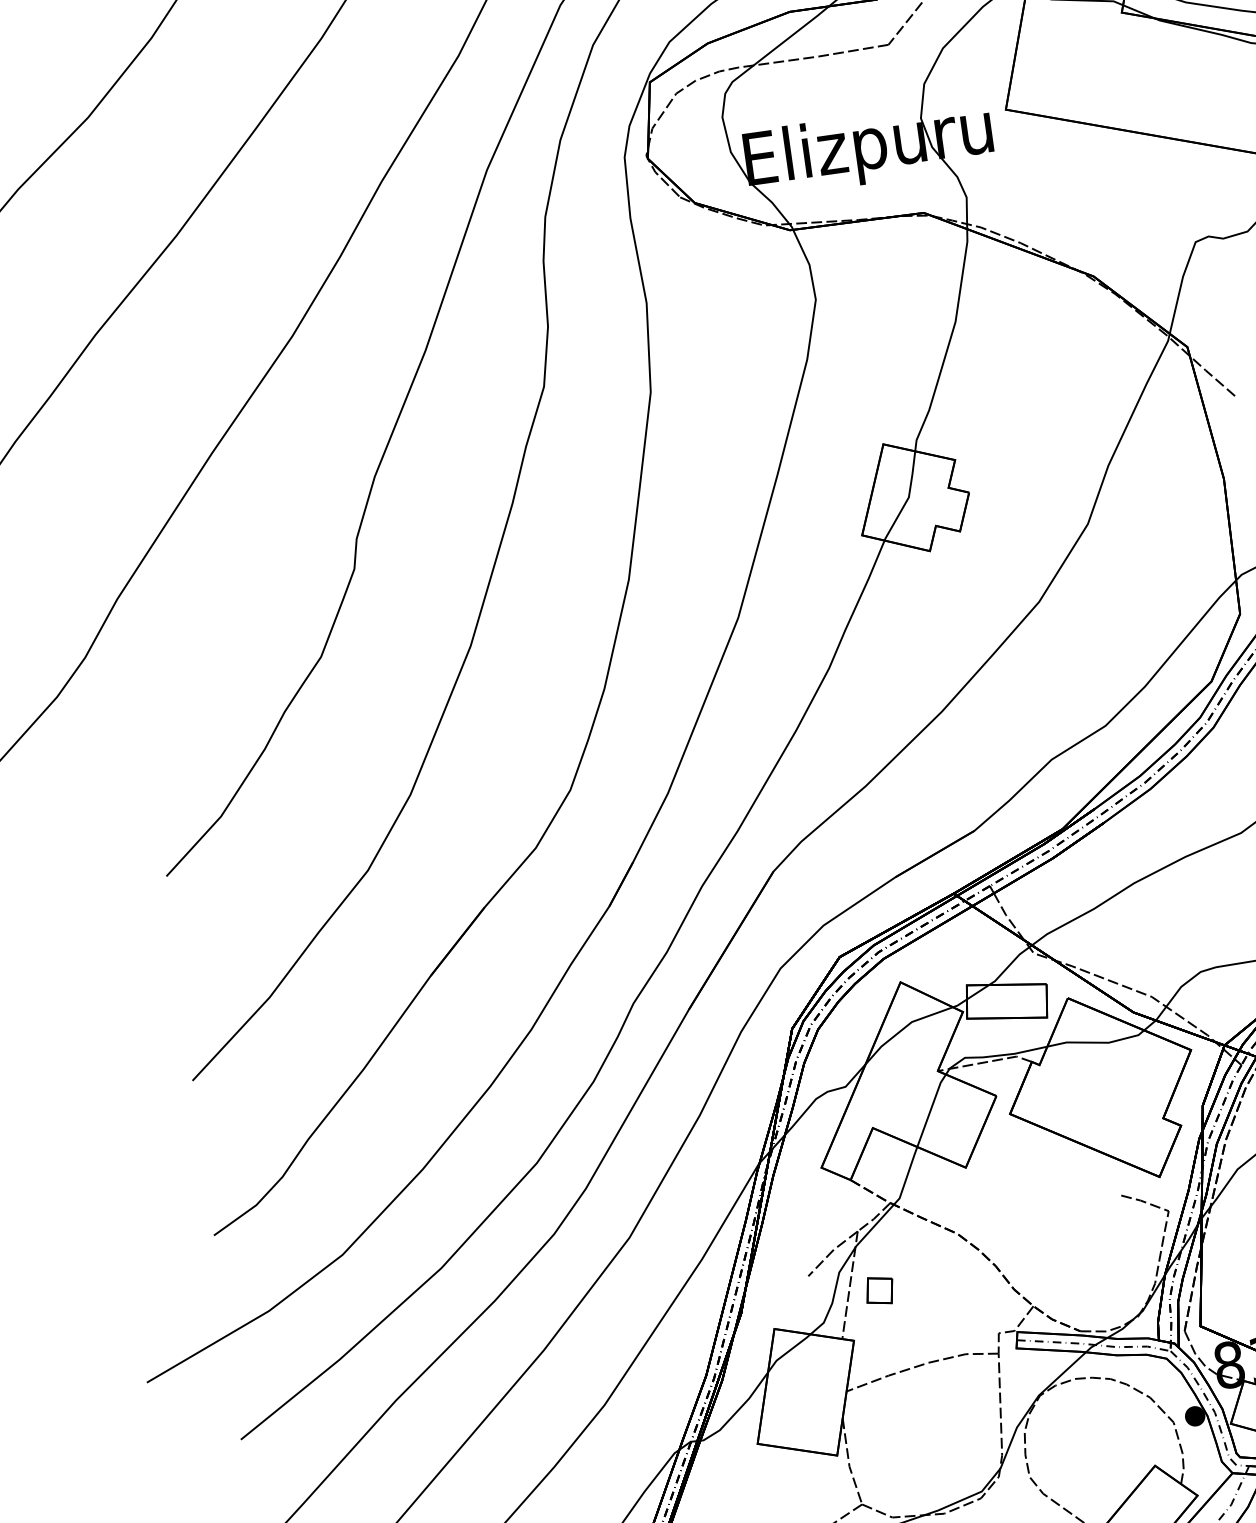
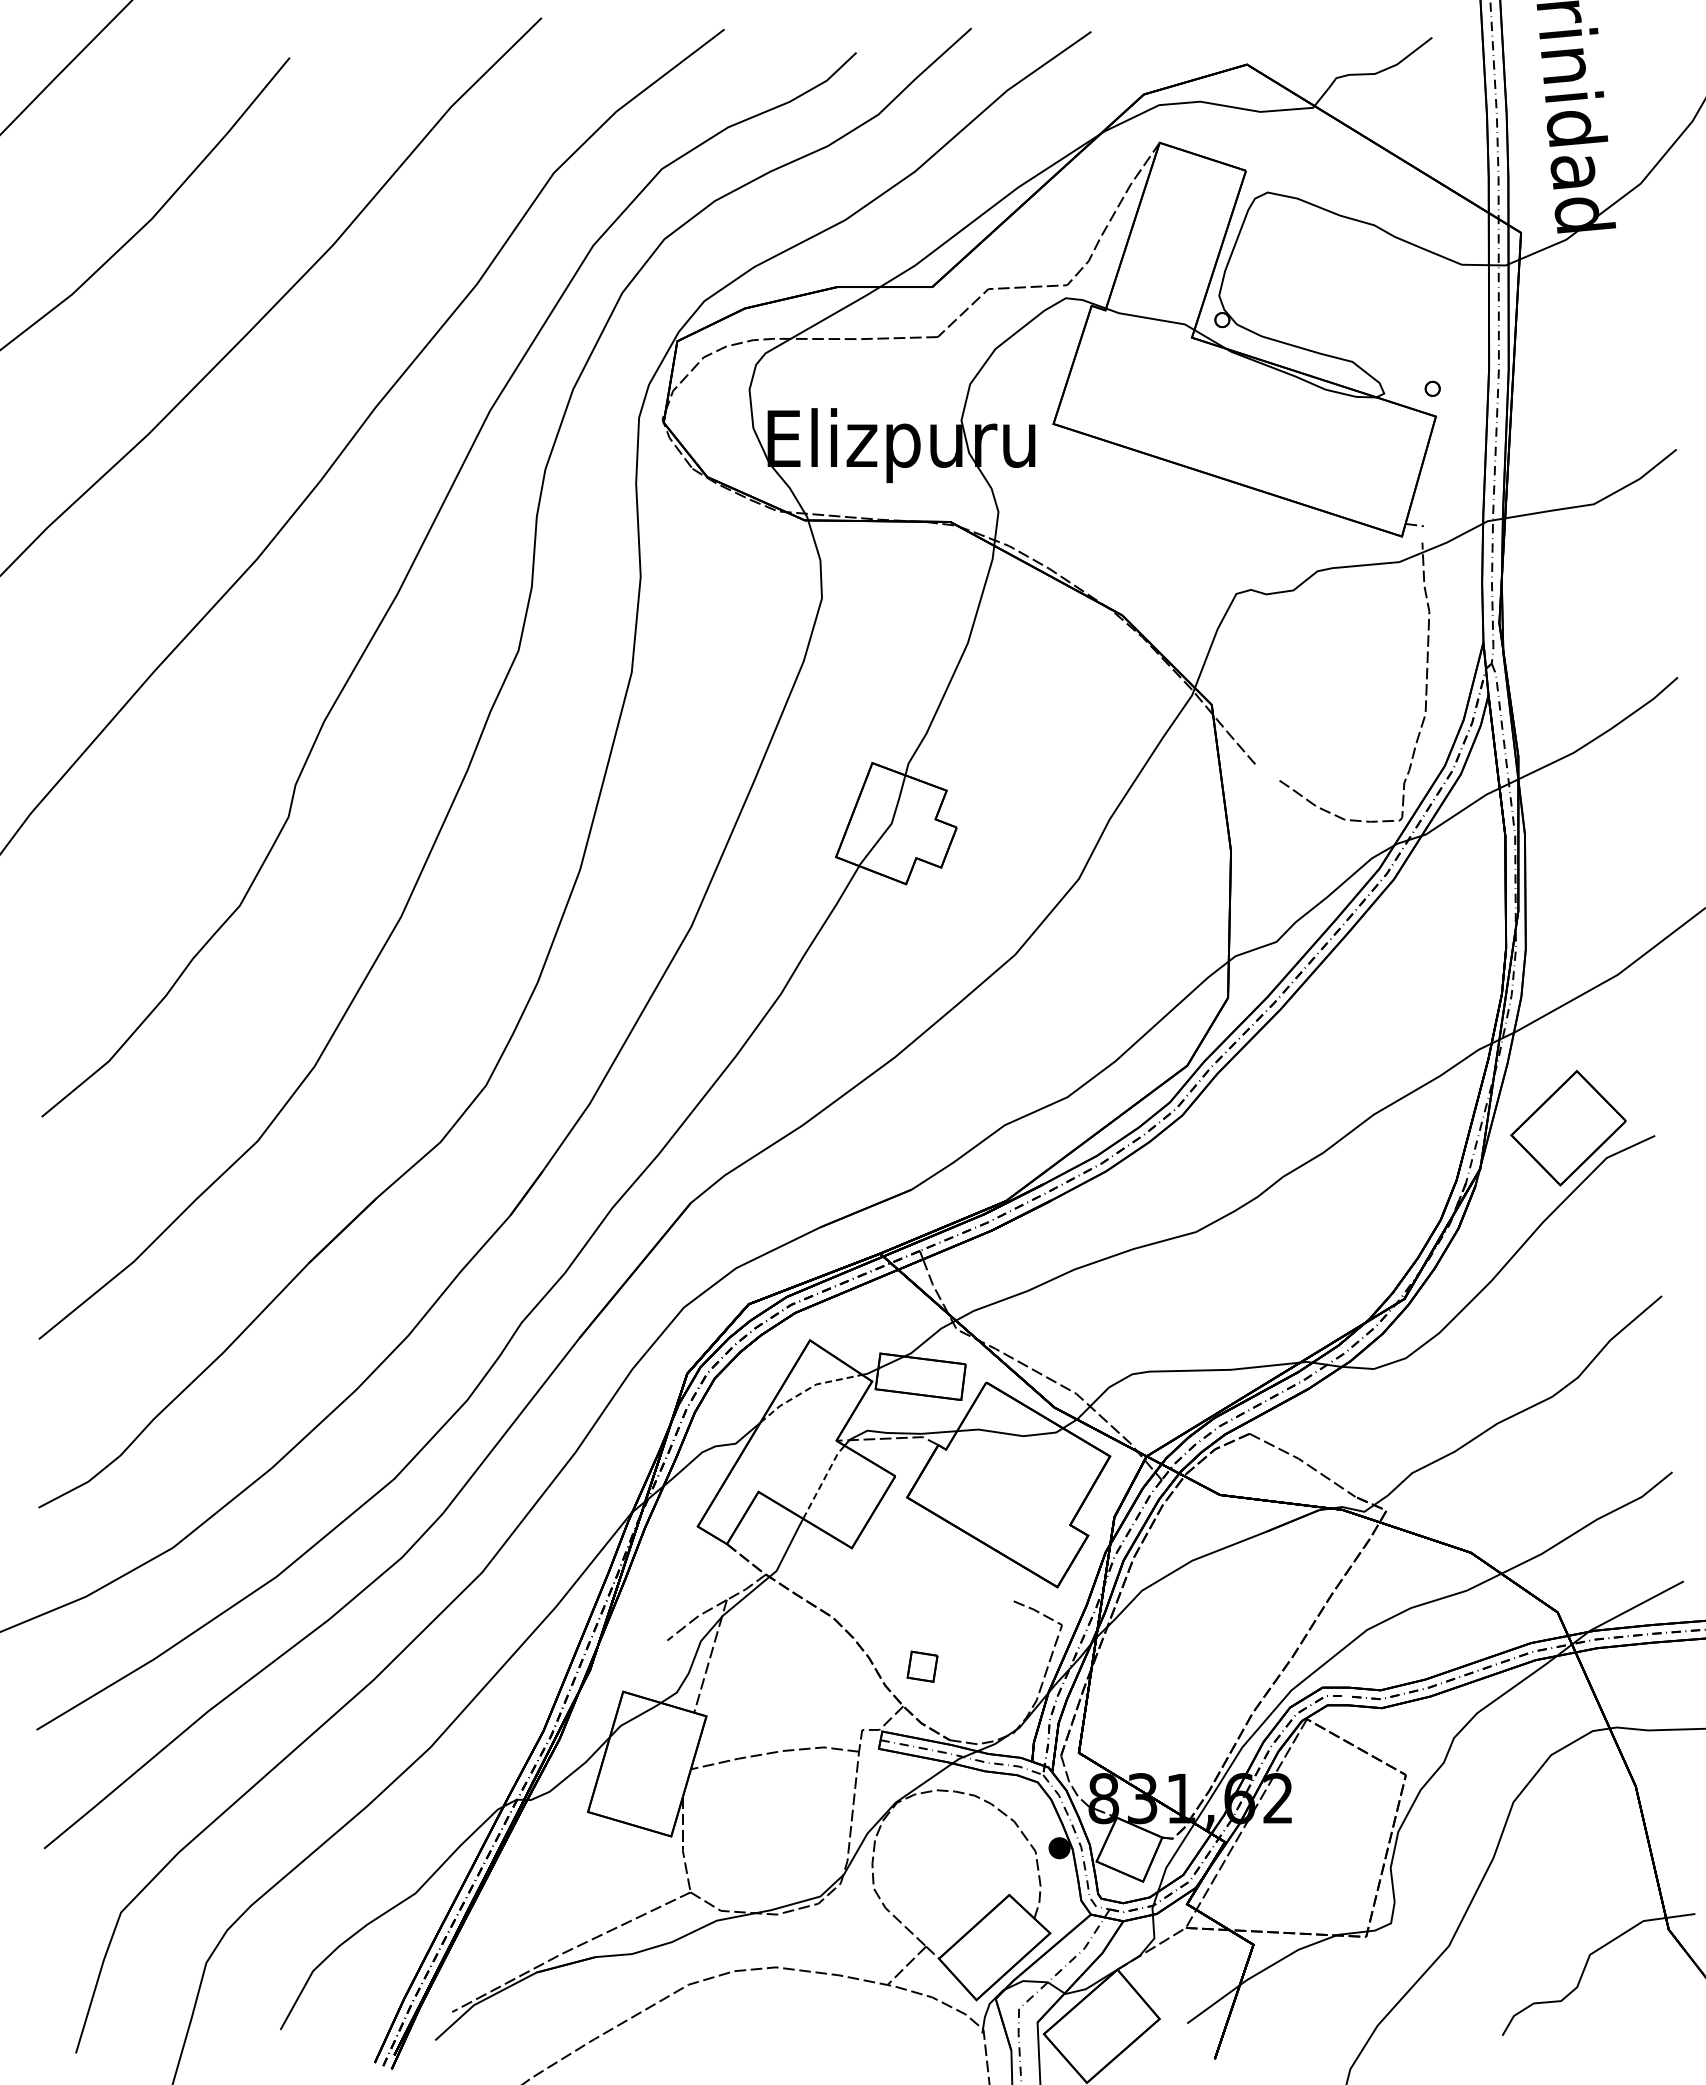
line: (904, 1027) -> (807, 1389), solid -> dashed
line: (931, 1109) -> (823, 1480), solid -> dashed
part: (879, 1290) -> (922, 1666), moved

